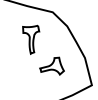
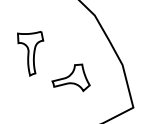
part: (31, 39) -> (31, 53), moved

